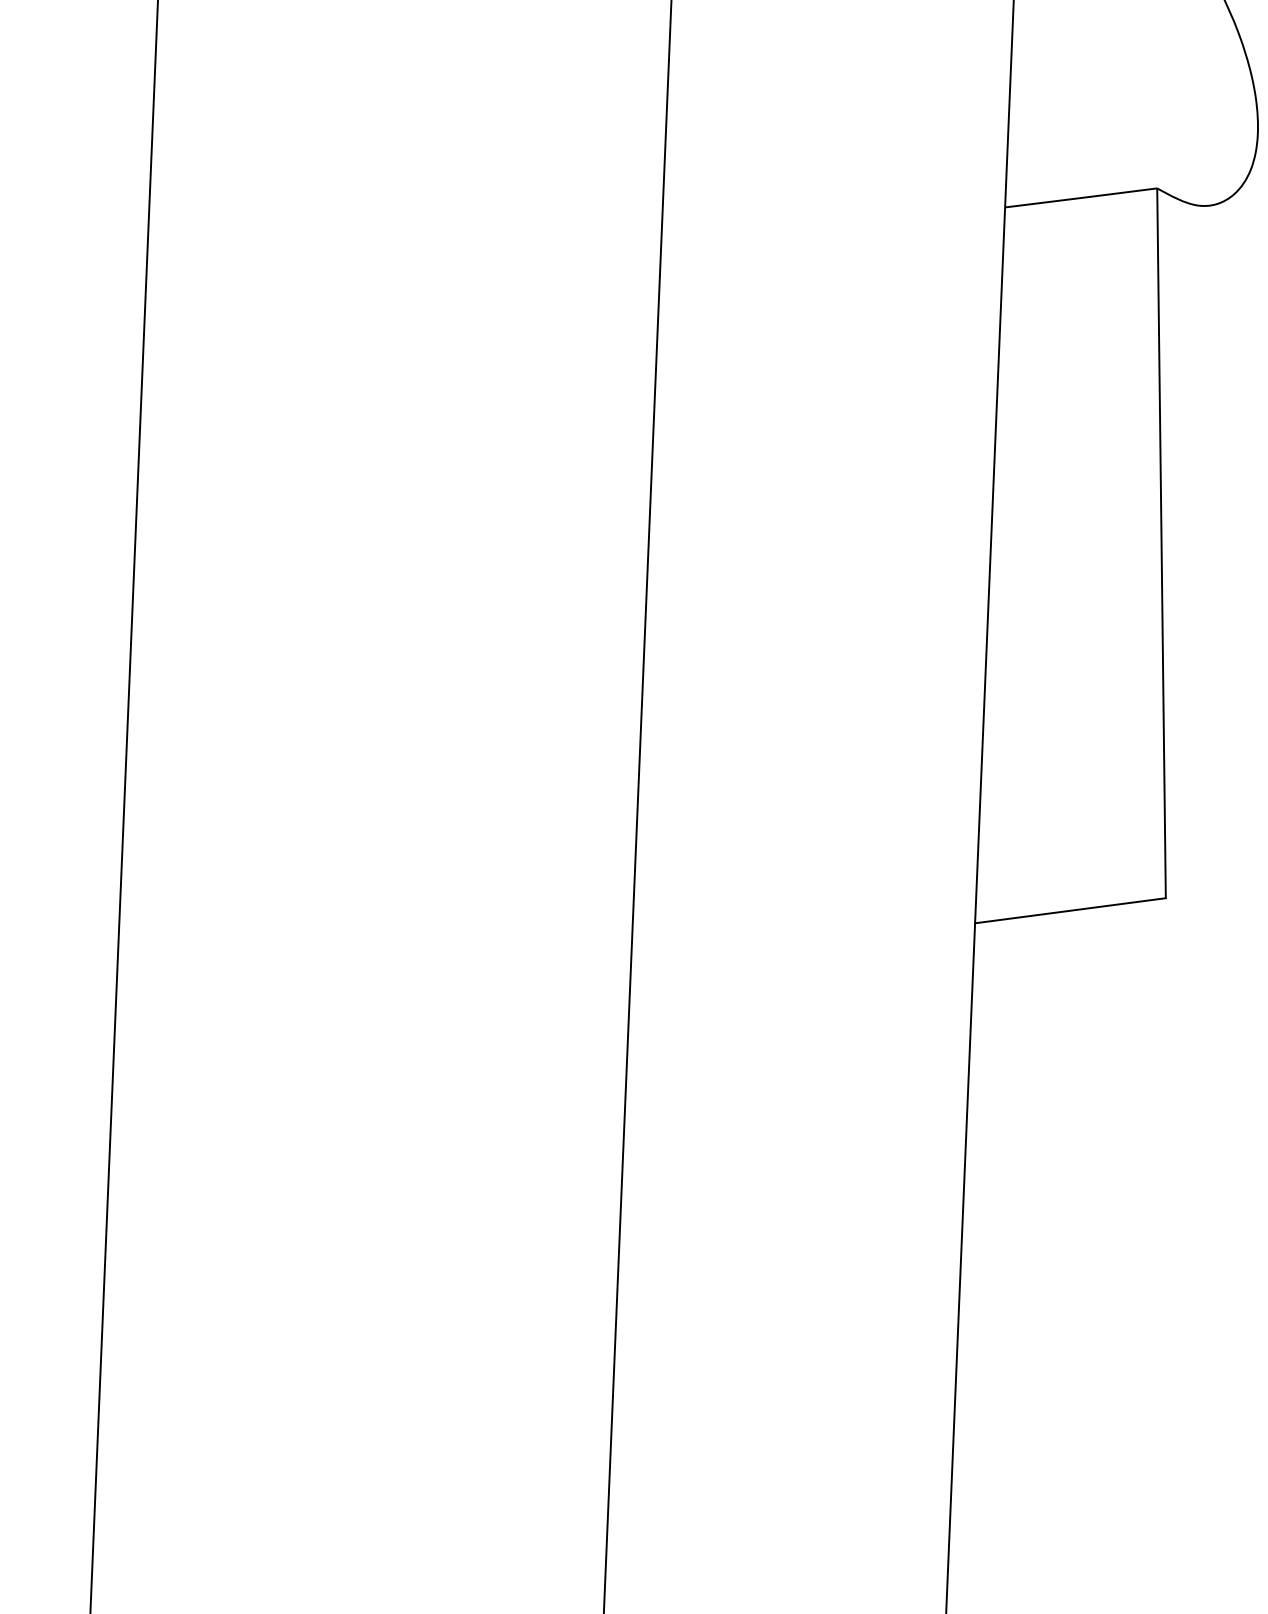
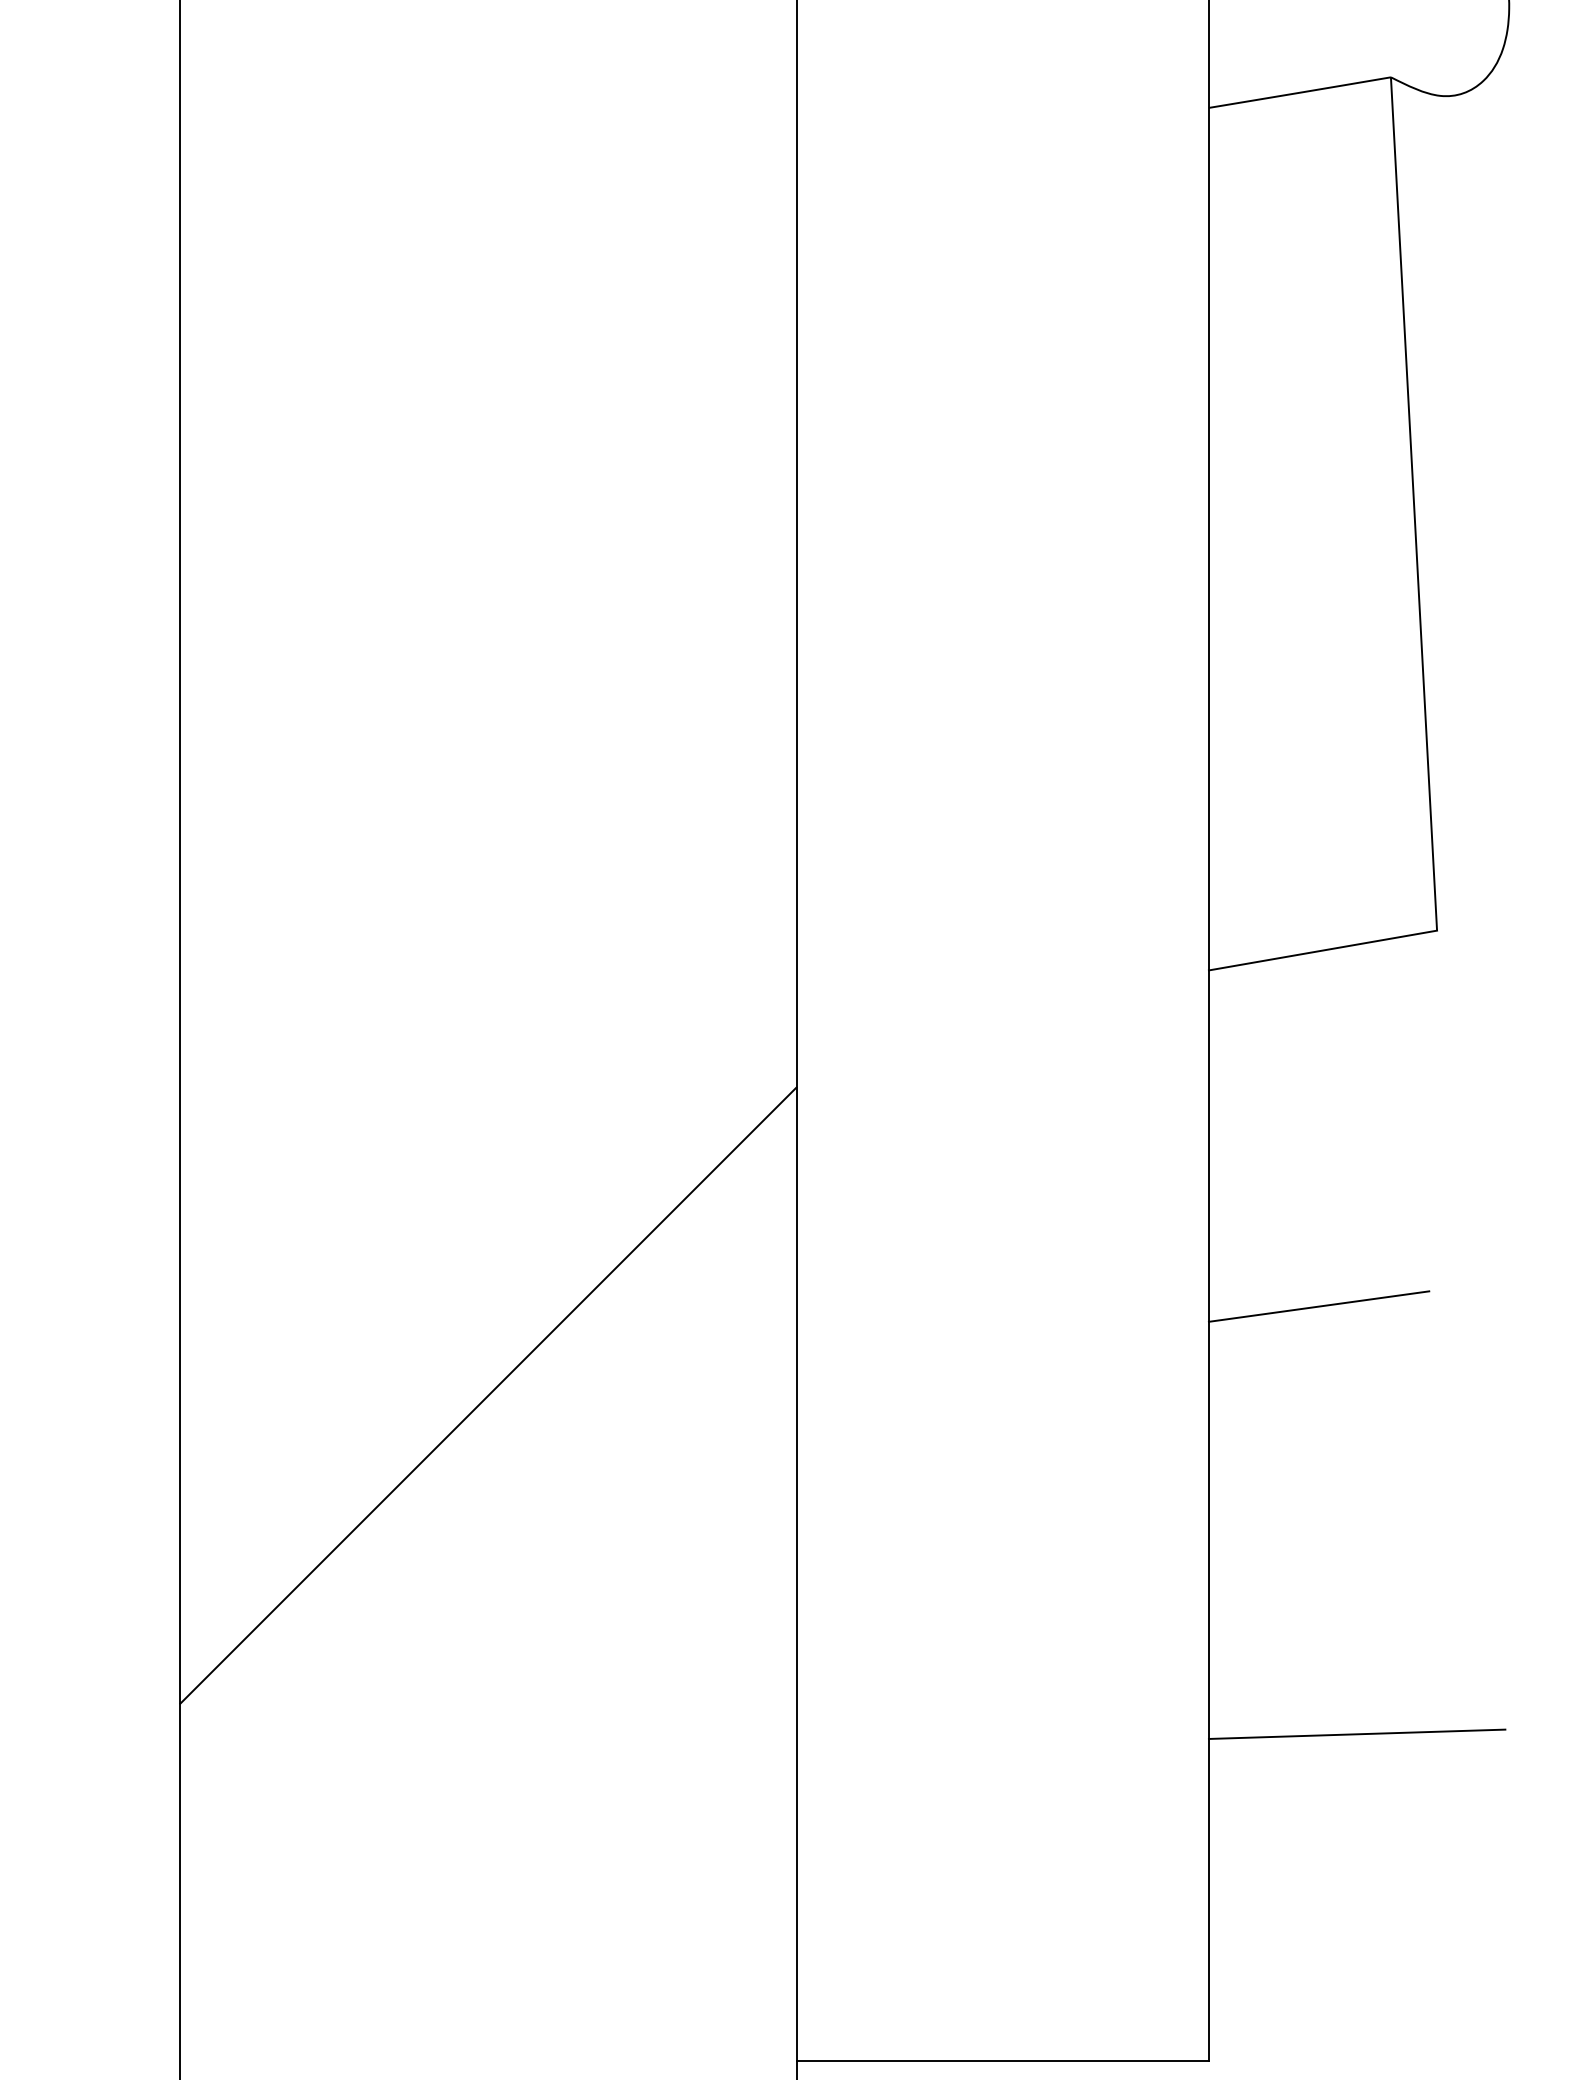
line: (1054, 1206) -> (1318, 1306), added
hatch: (362, 1251) -> (488, 1395), added
line: (1071, 1561) -> (1356, 1733), added

